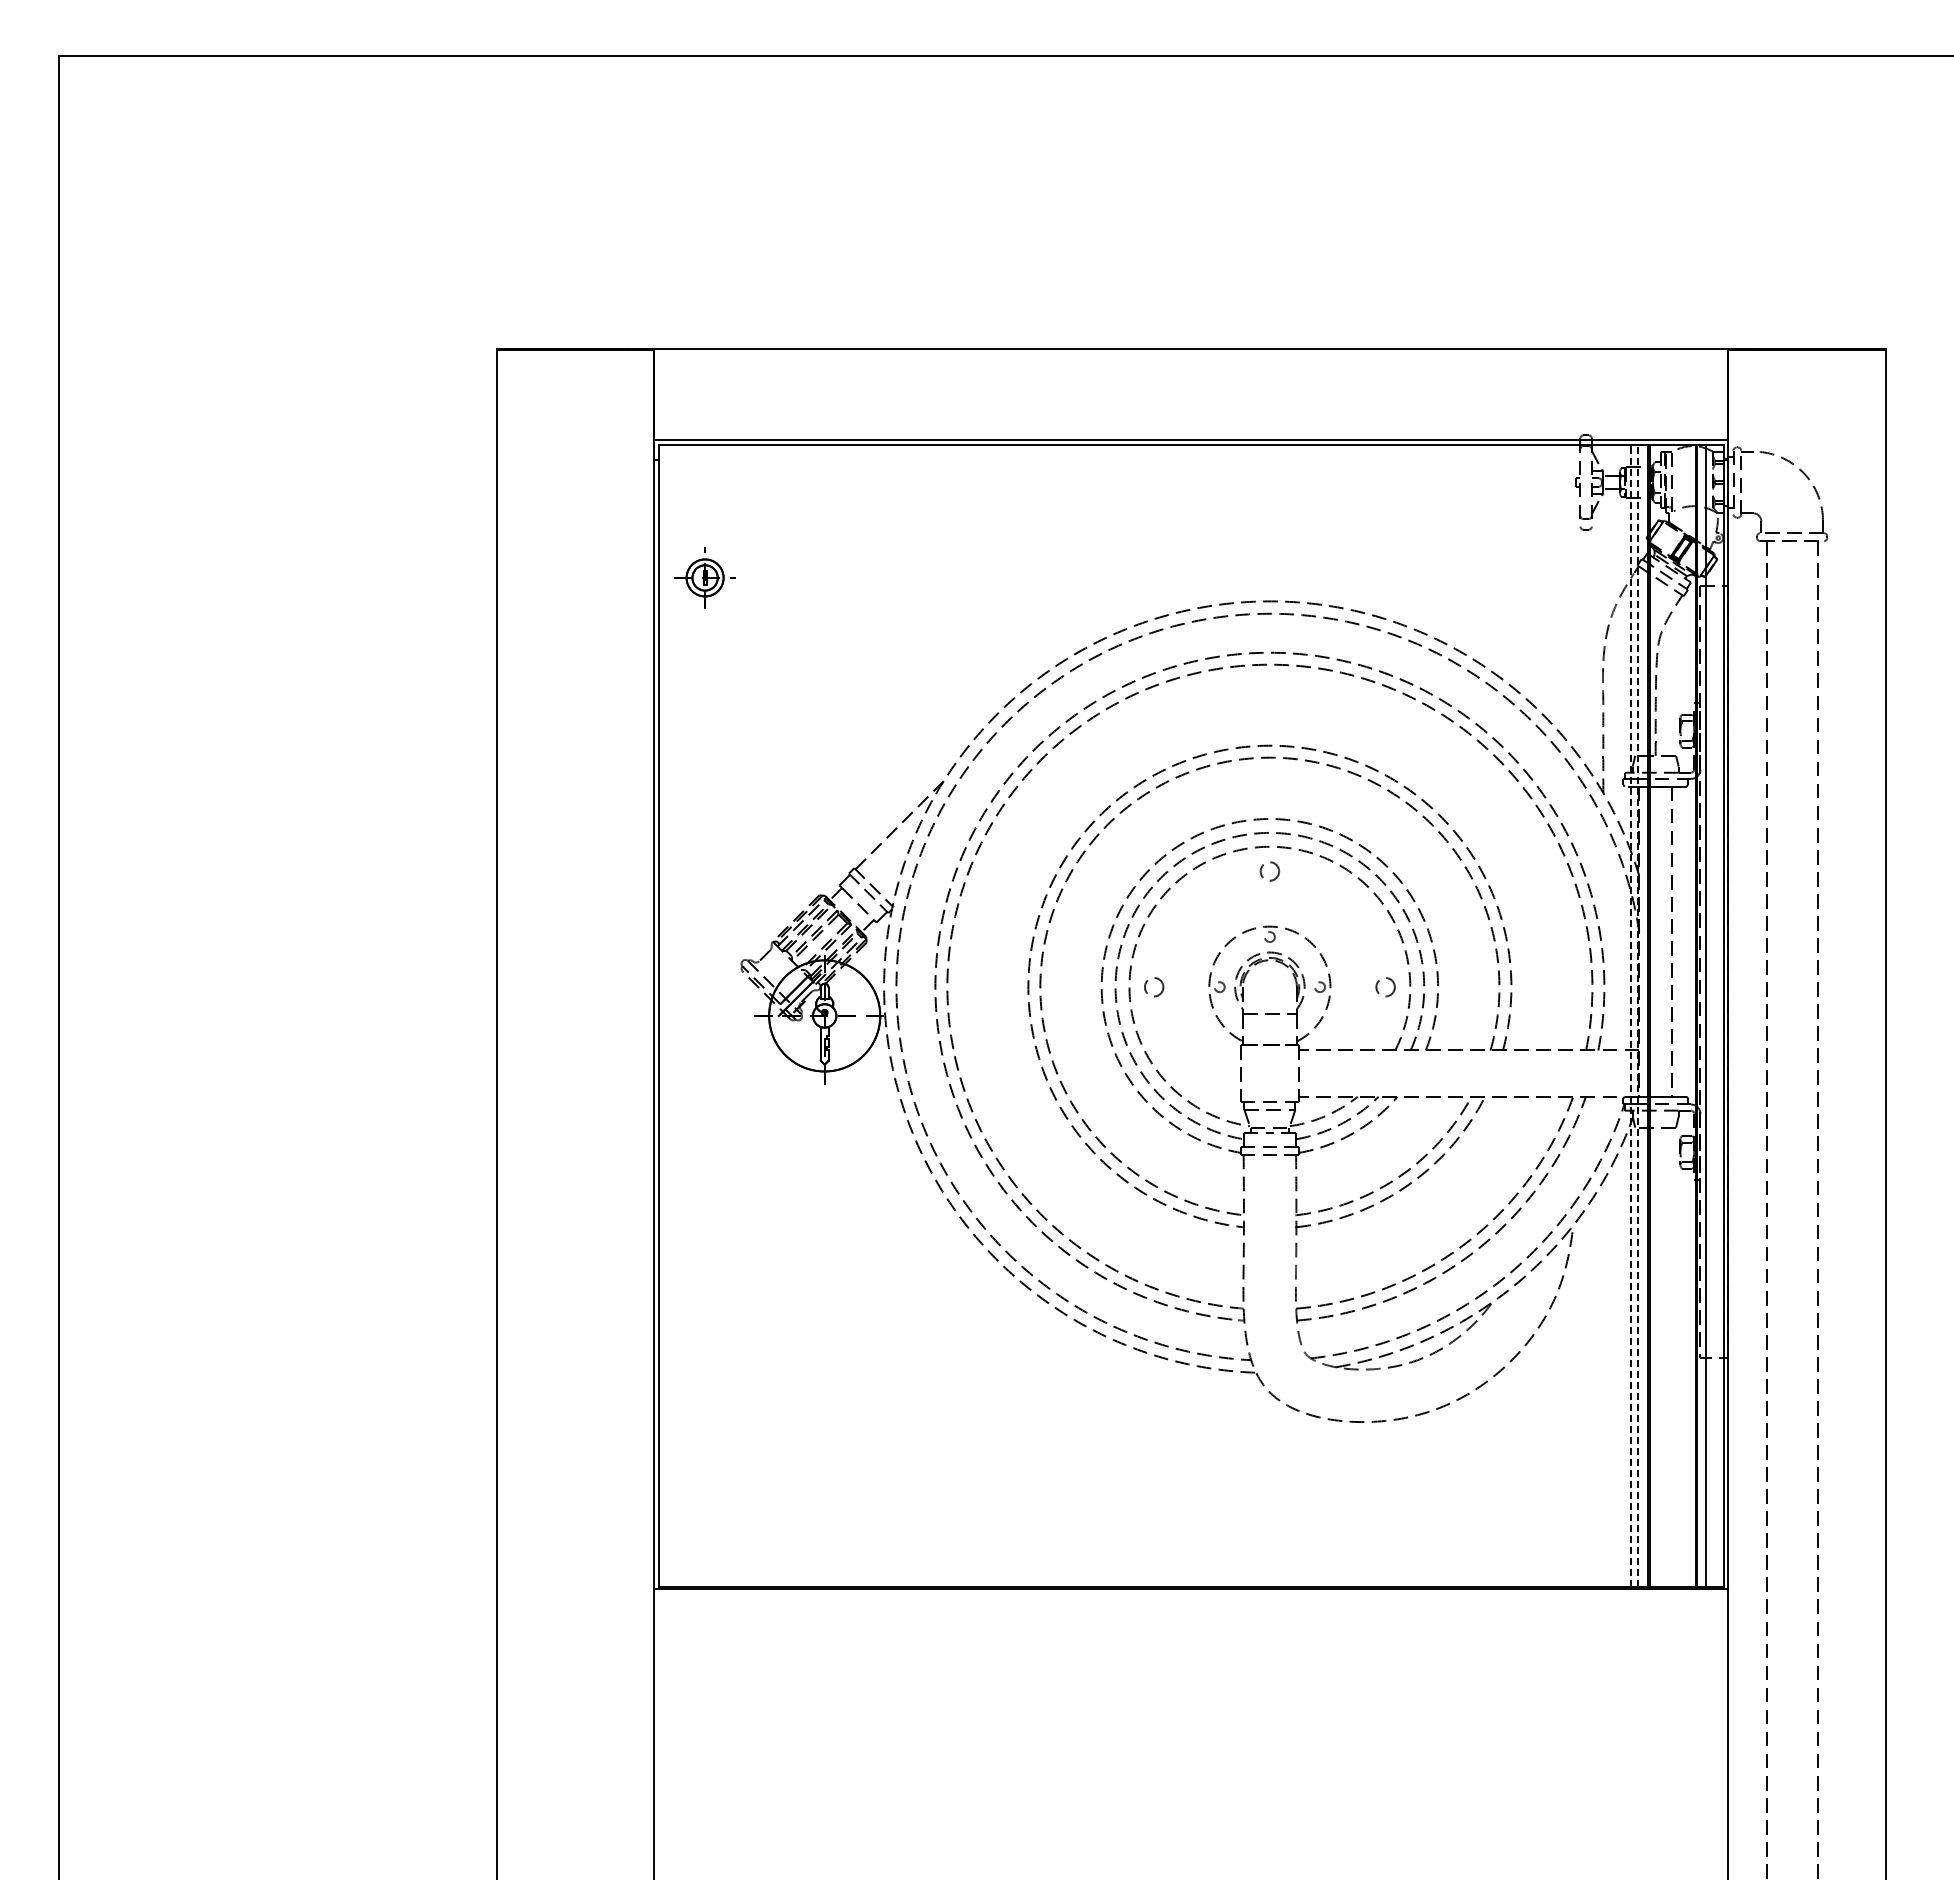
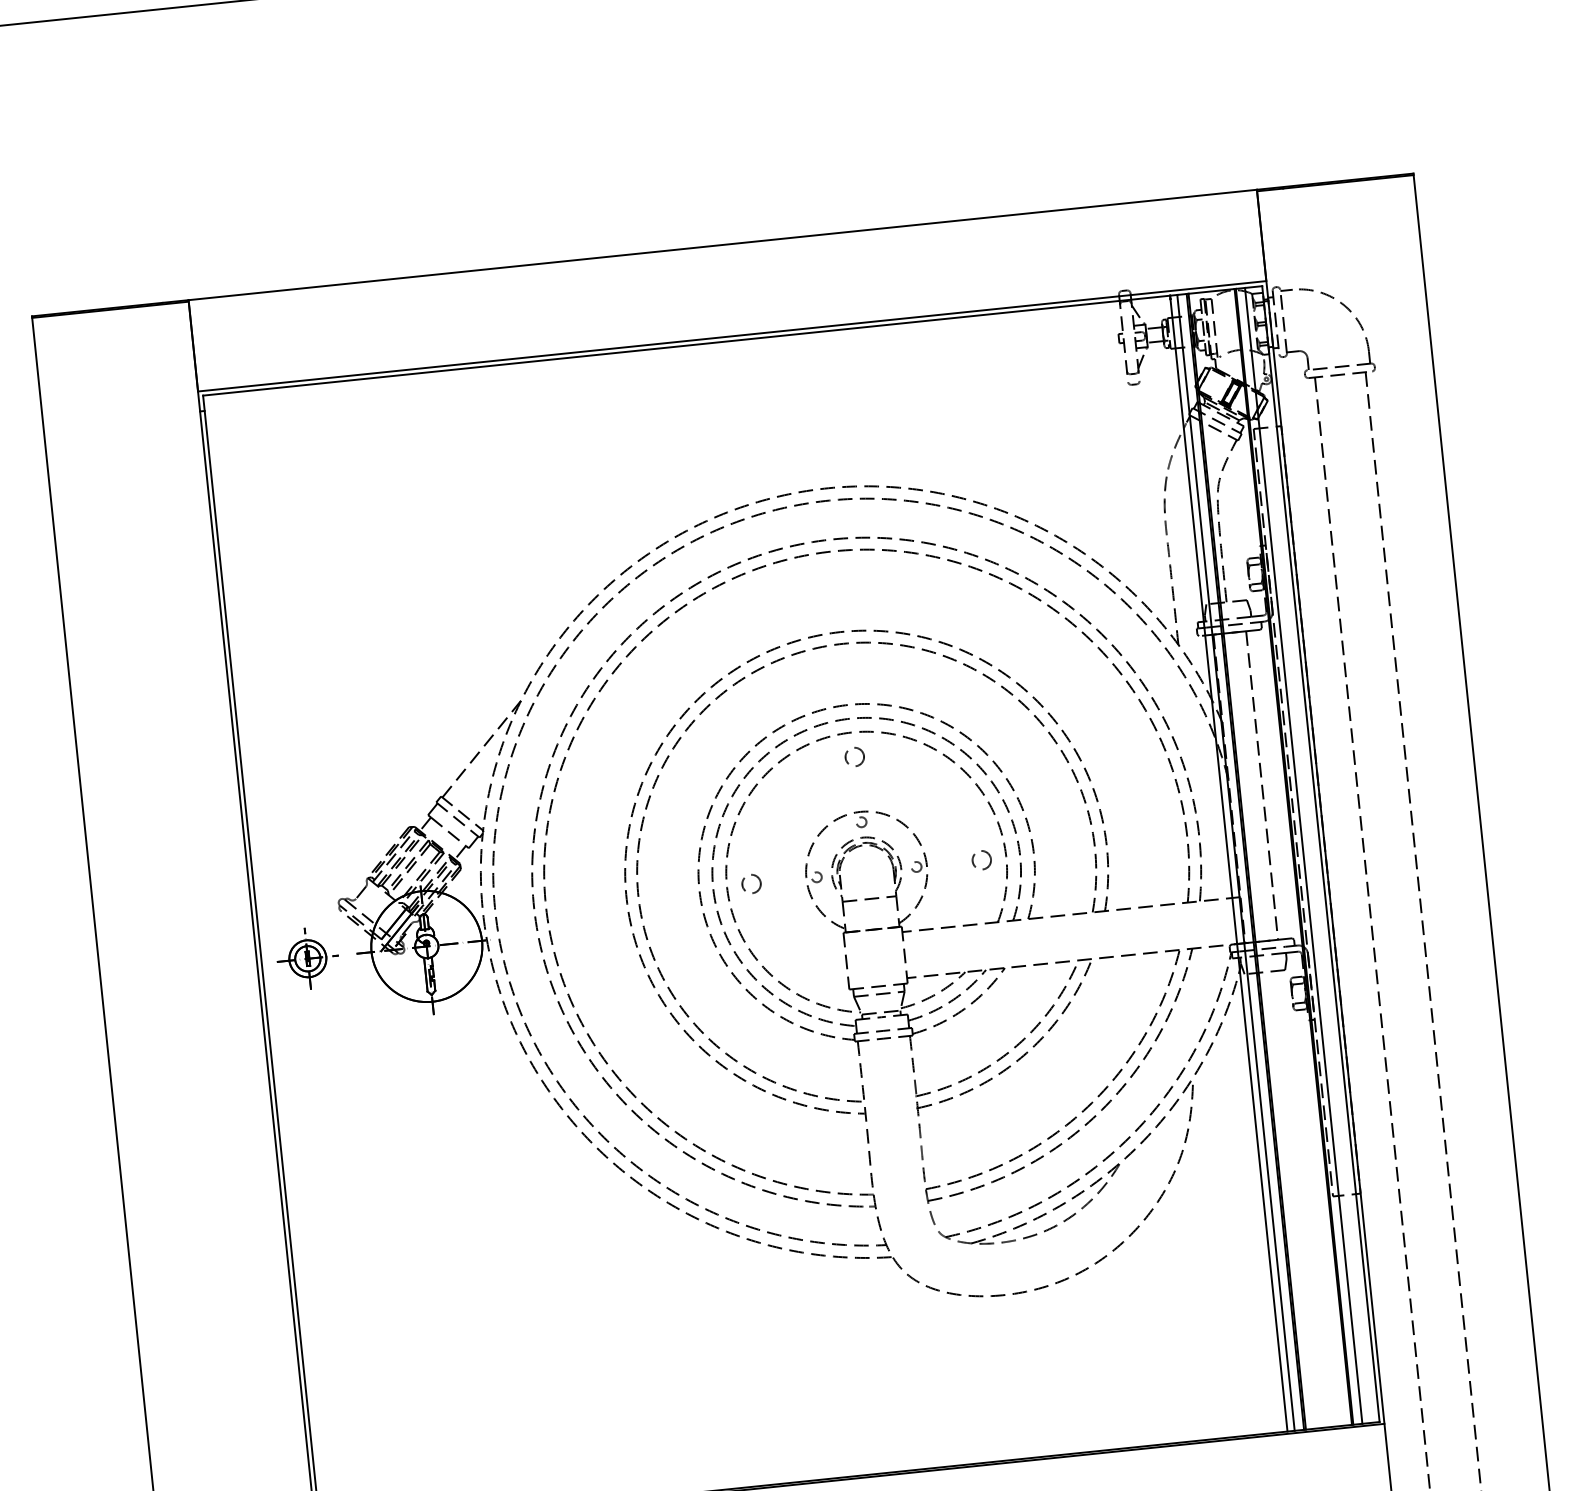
part: (704, 577) -> (307, 958), moved
line: (1638, 1015) -> (1236, 862), dashed -> solid
line: (1630, 1017) -> (1228, 865), dashed -> solid

